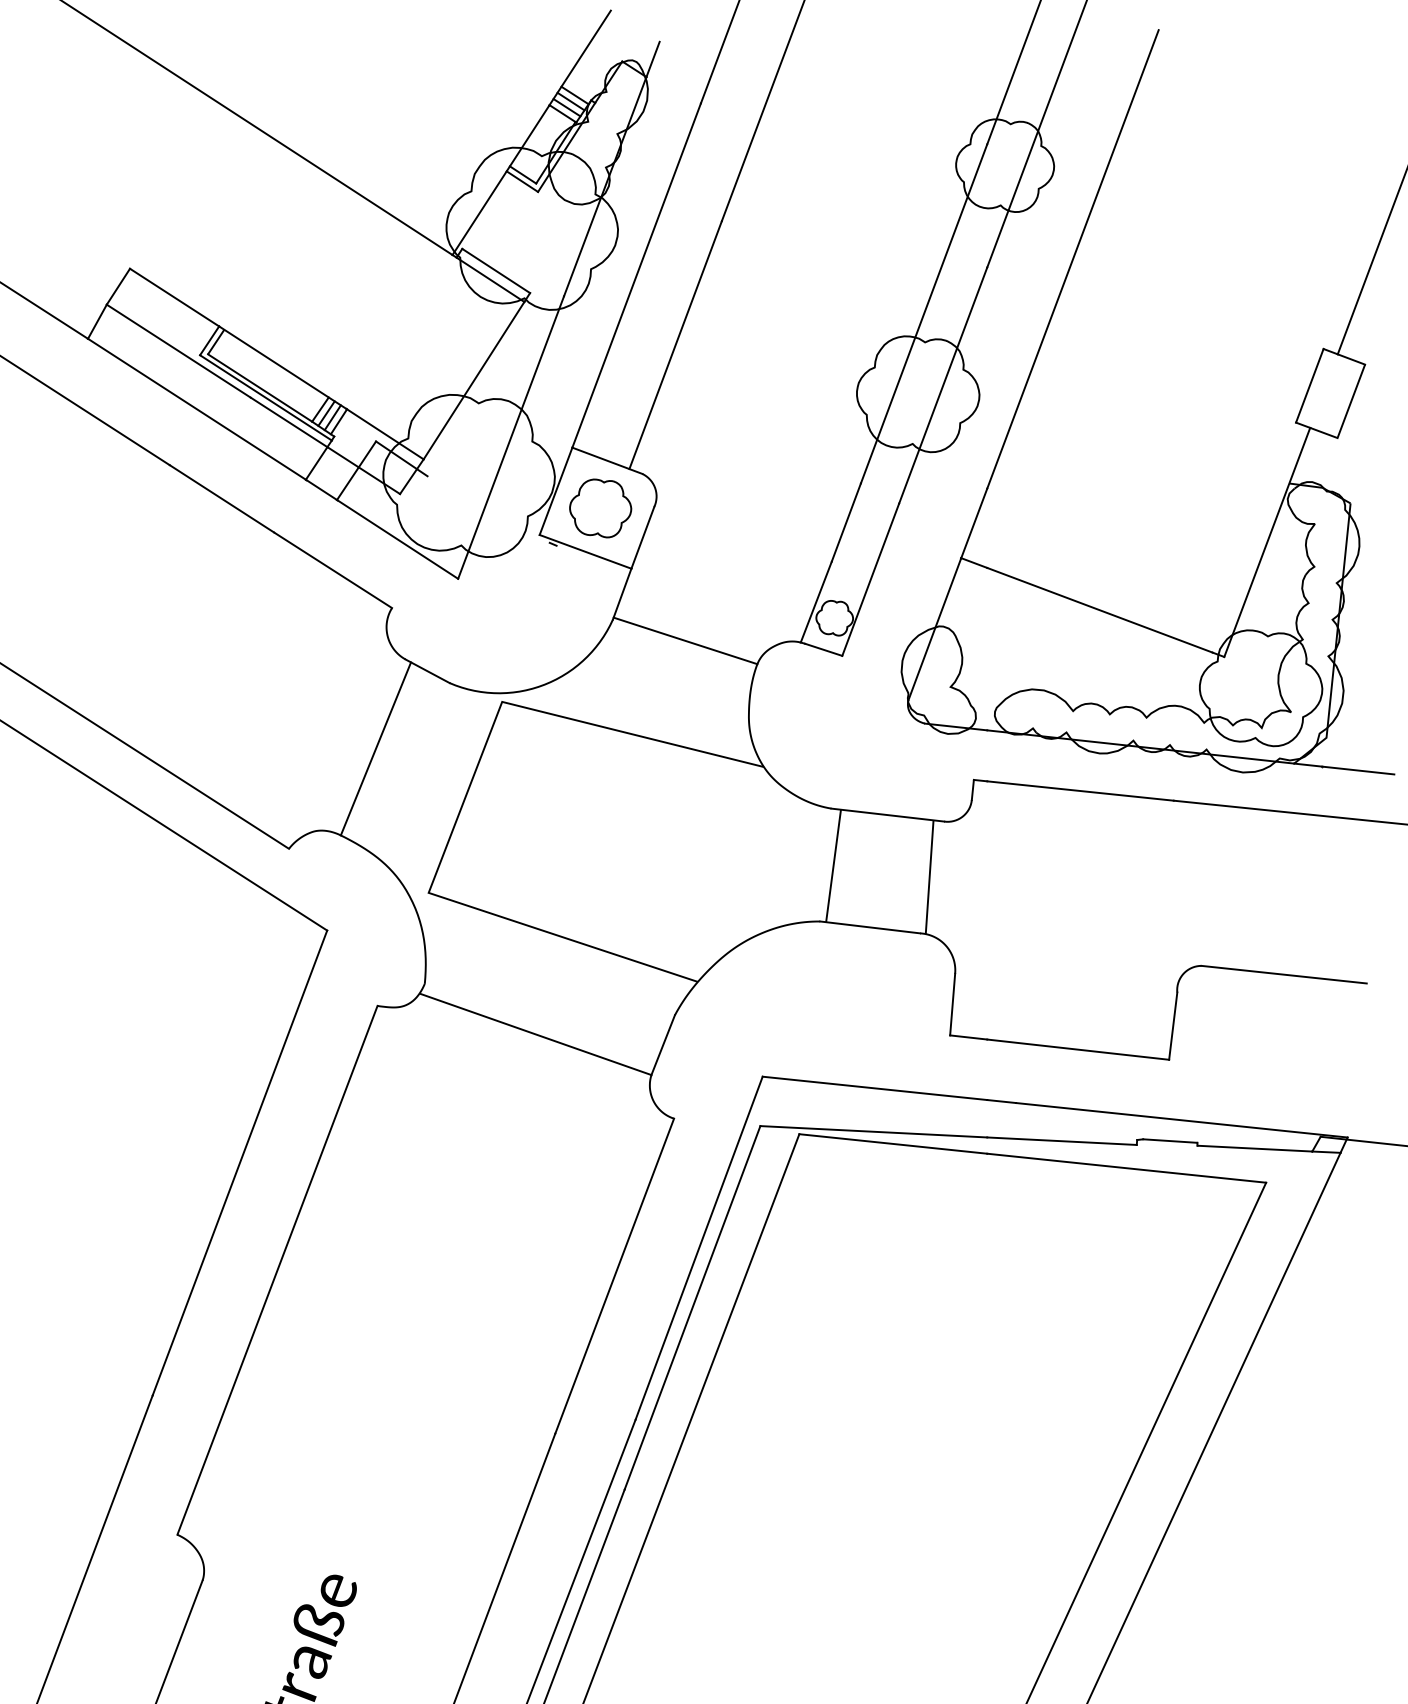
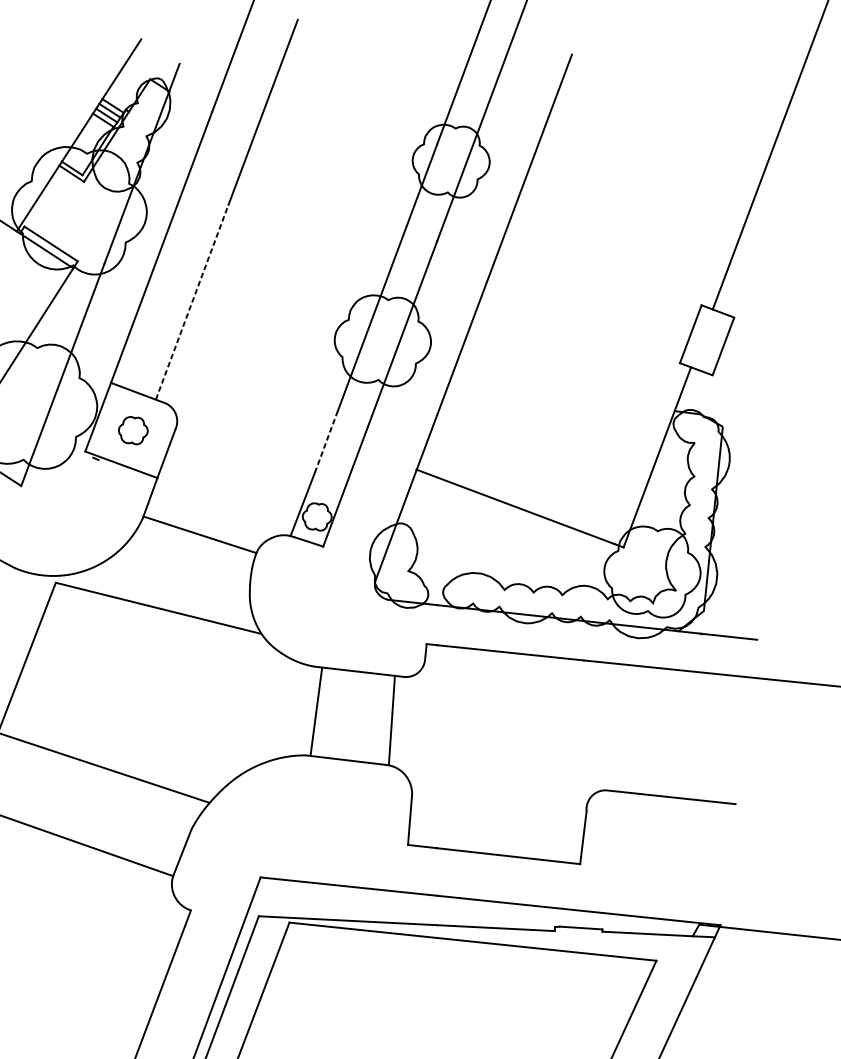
line: (675, 344) -> (192, 301), solid -> dashed
part: (600, 508) -> (133, 430), size x0.6
line: (846, 522) -> (326, 441), solid -> dashed

